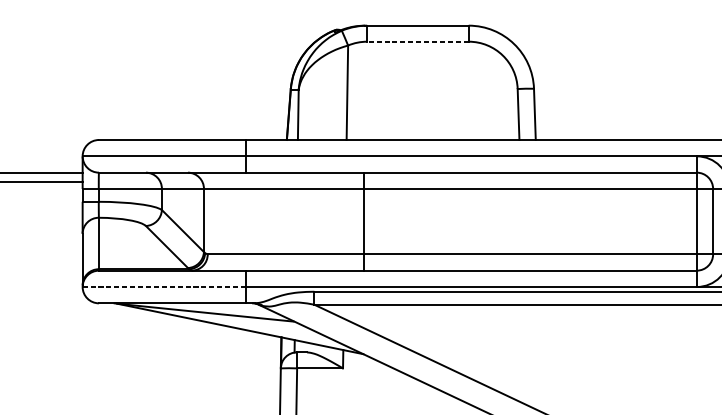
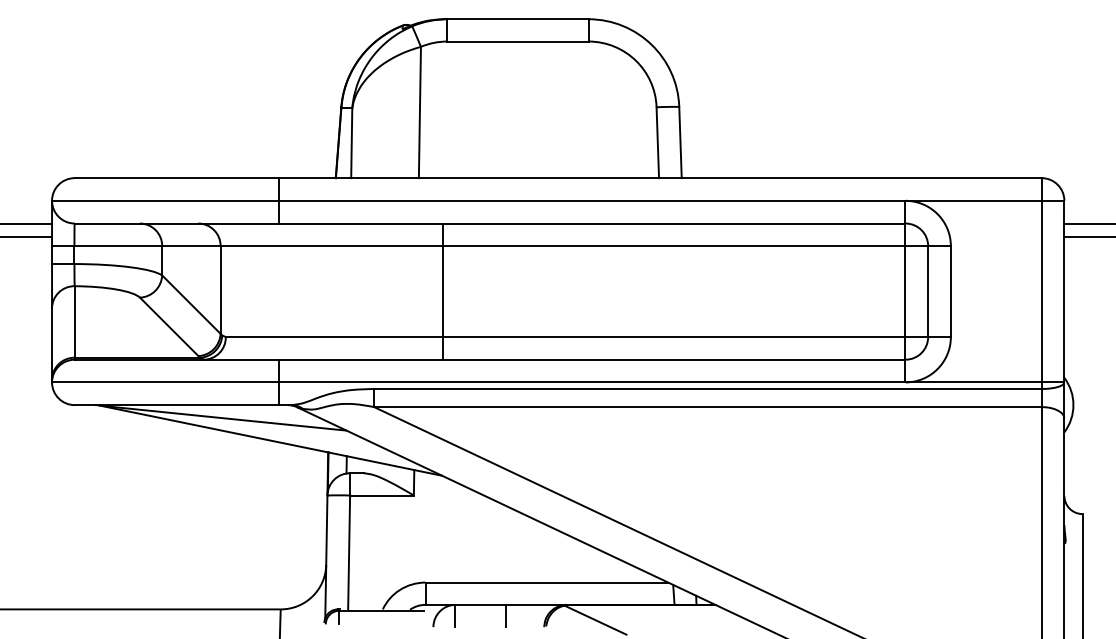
line: (417, 41) -> (517, 41), dashed -> solid
line: (165, 287) -> (166, 382), dashed -> solid

